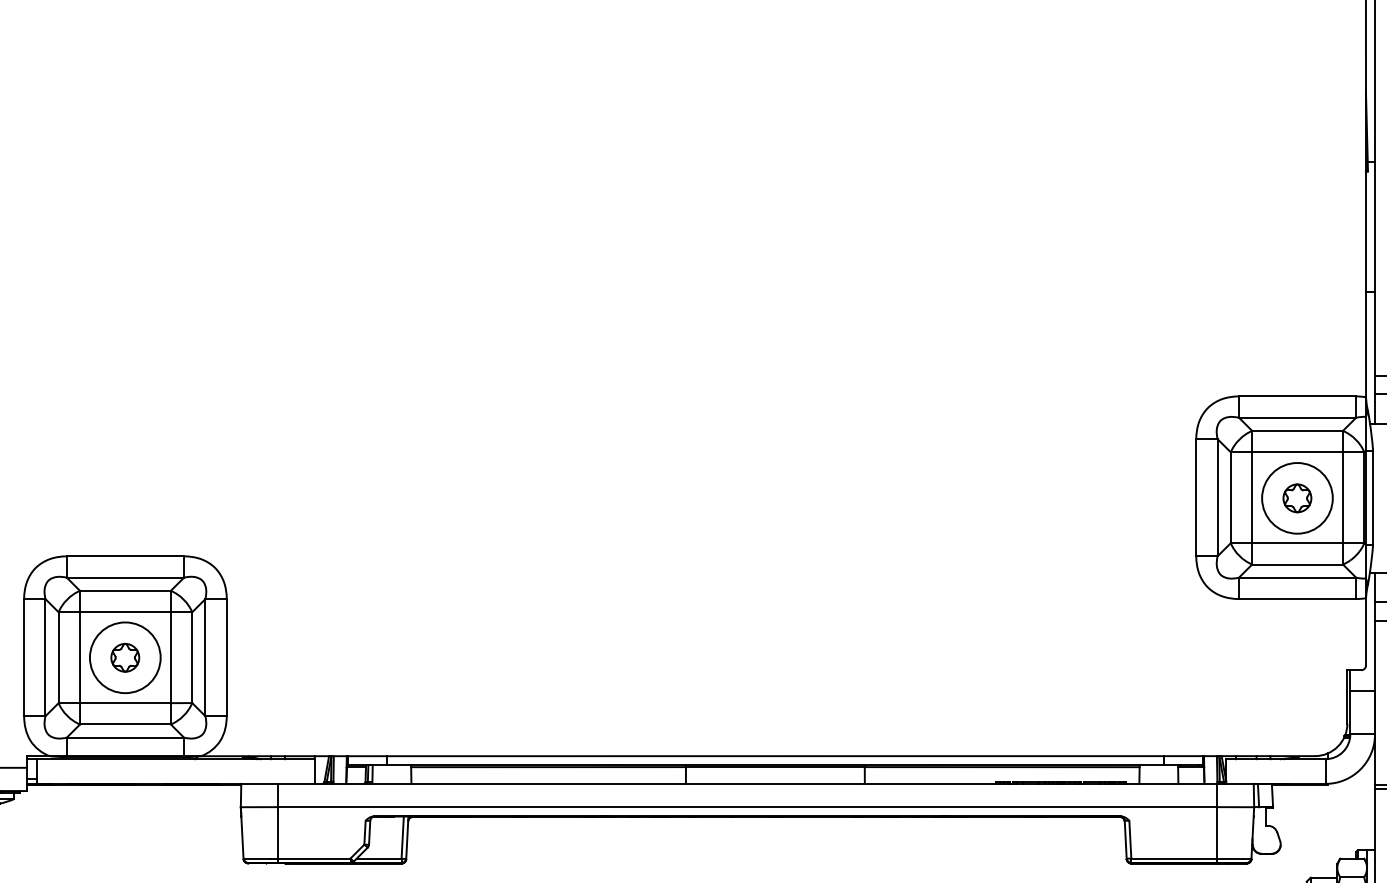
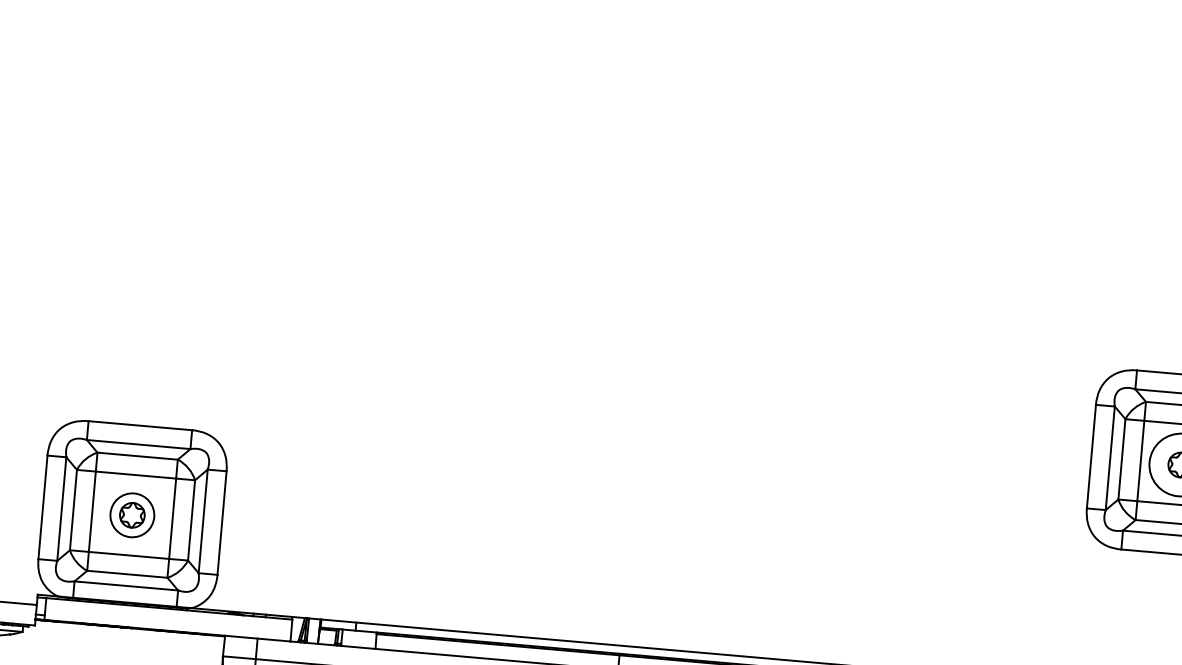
circle: (124, 657) -> (131, 515), size x0.7

